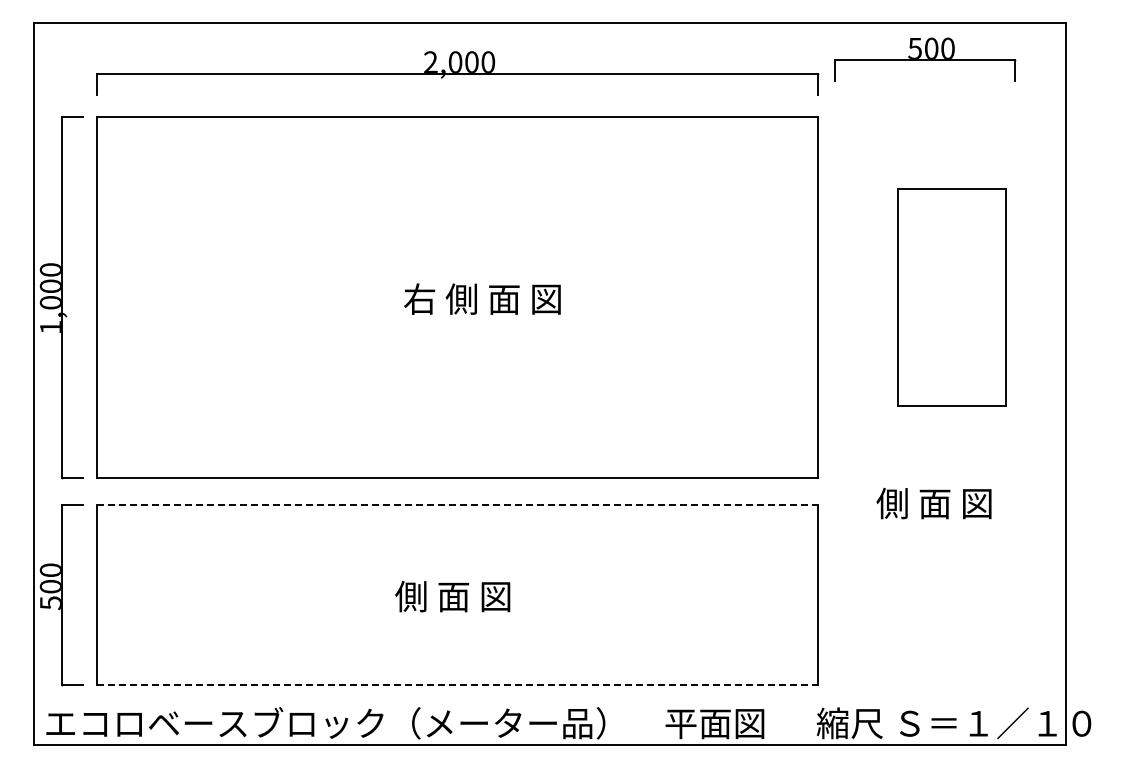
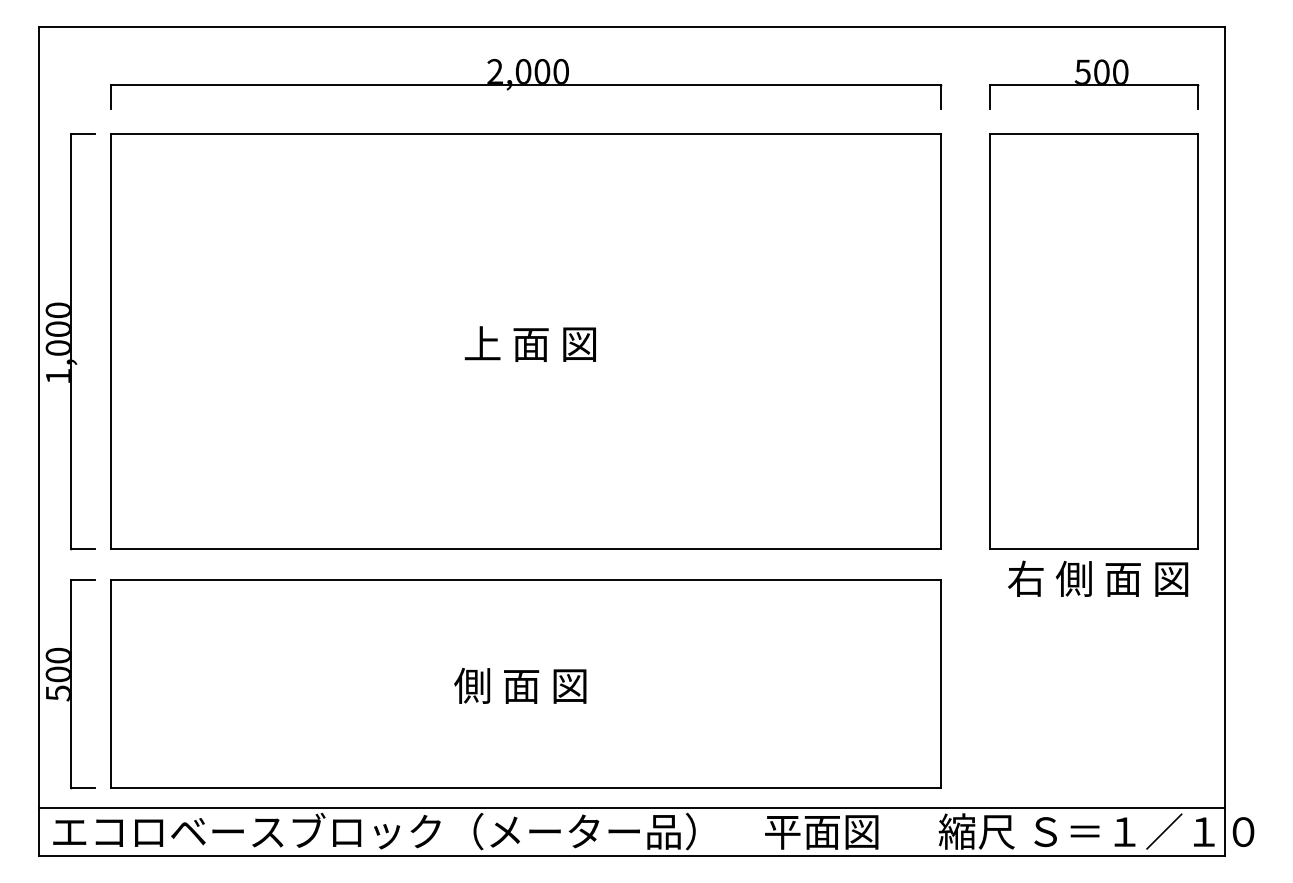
part: (925, 59) -> (1094, 84), moved
part: (951, 297) -> (1093, 342), size x1.67
text: (482, 298) -> (554, 343), 右 側 面 図 -> 上 面 図
text: (954, 503) -> (1097, 578), 側 面 図 -> 右 側 面 図
line: (457, 504) -> (525, 580), dashed -> solid
line: (457, 685) -> (525, 788), dashed -> solid
line: (549, 702) -> (631, 807), added

